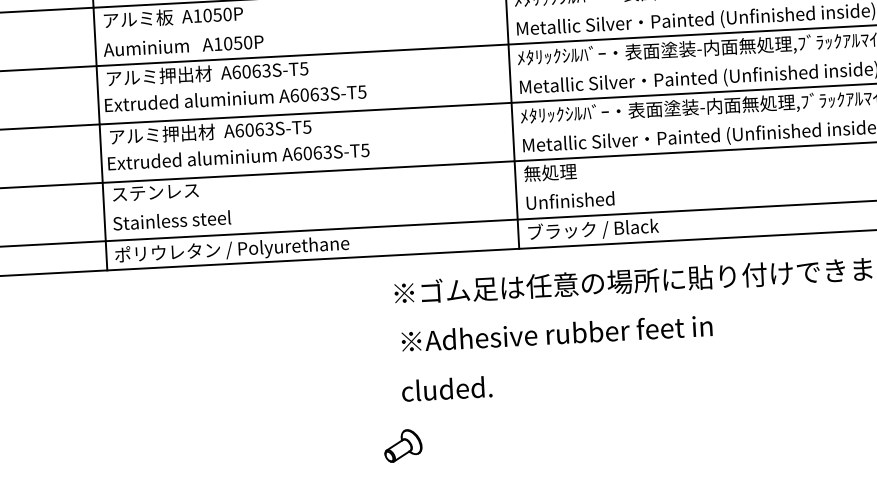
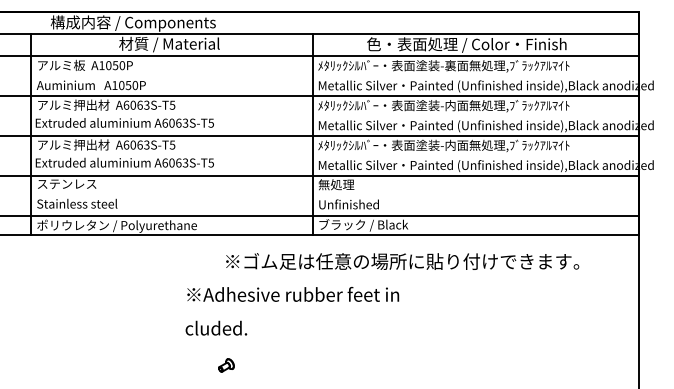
text: (557, 358) -> (292, 311), moved
part: (403, 445) -> (226, 365), size x0.6

